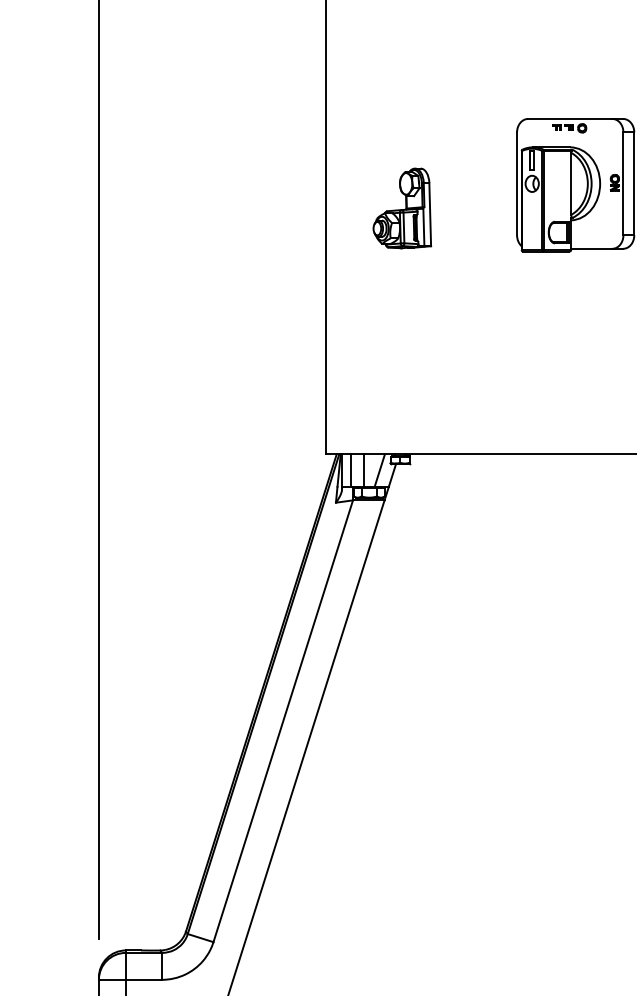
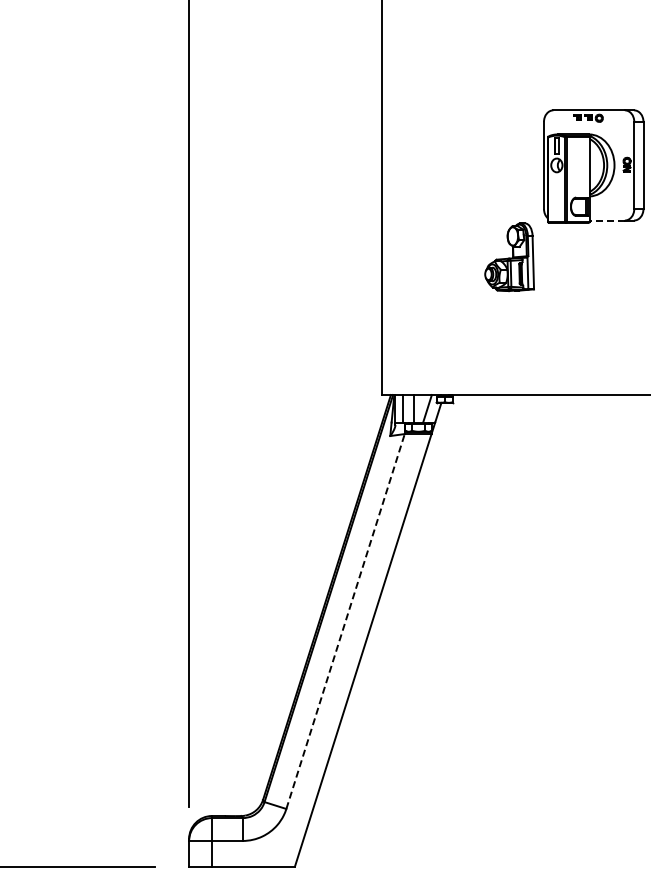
part: (402, 208) -> (509, 257), moved
line: (590, 248) -> (606, 220), solid -> dashed
line: (283, 721) -> (345, 621), solid -> dashed

